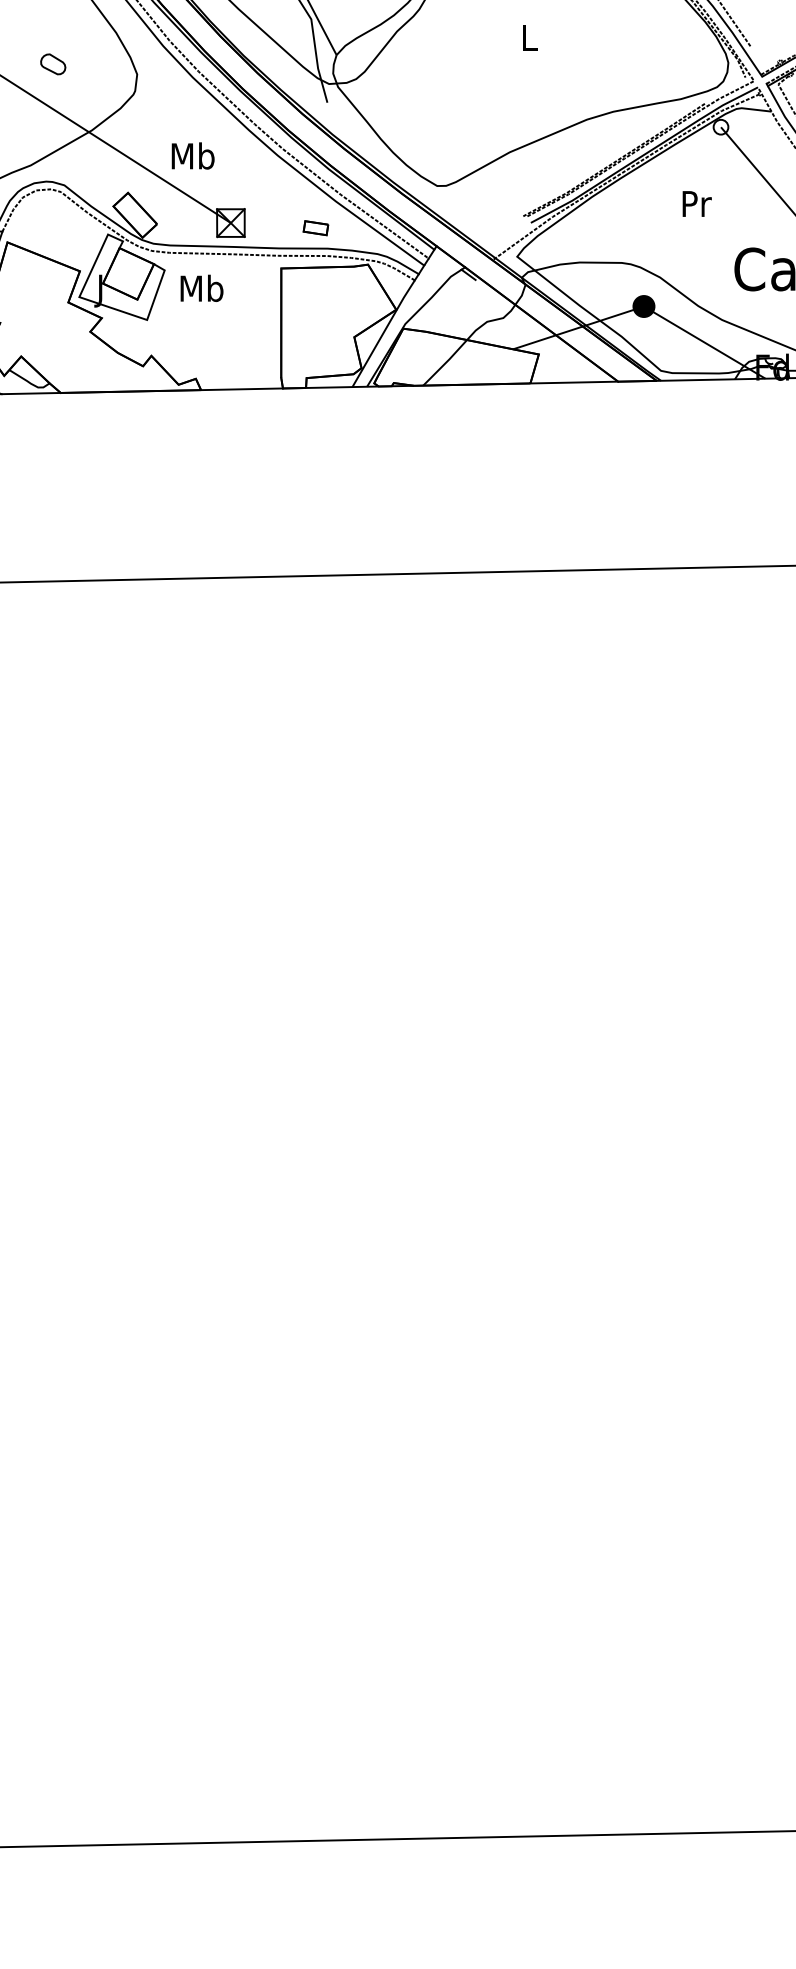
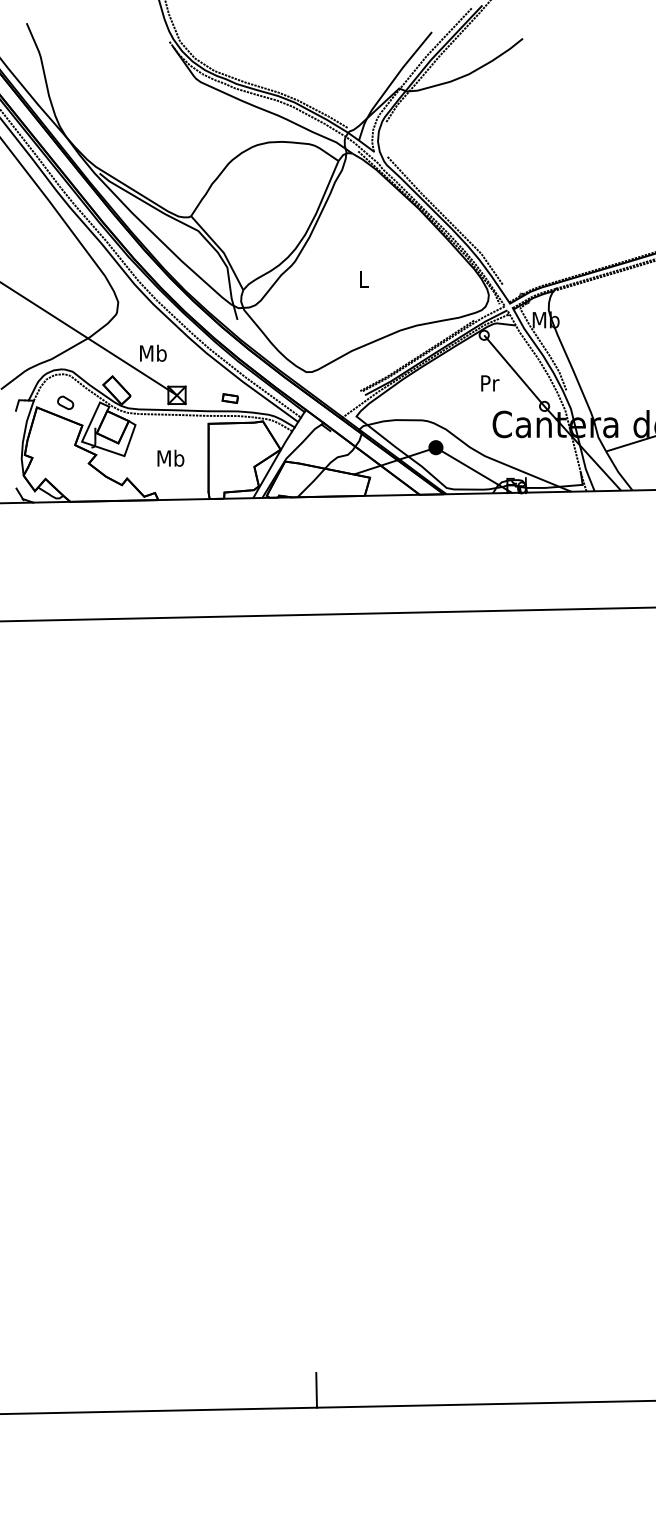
part: (53, 63) -> (65, 402), moved
text: (697, 204) -> (490, 383), moved
text: (201, 287) -> (170, 457), moved
line: (453, 1810) -> (316, 1390), added

